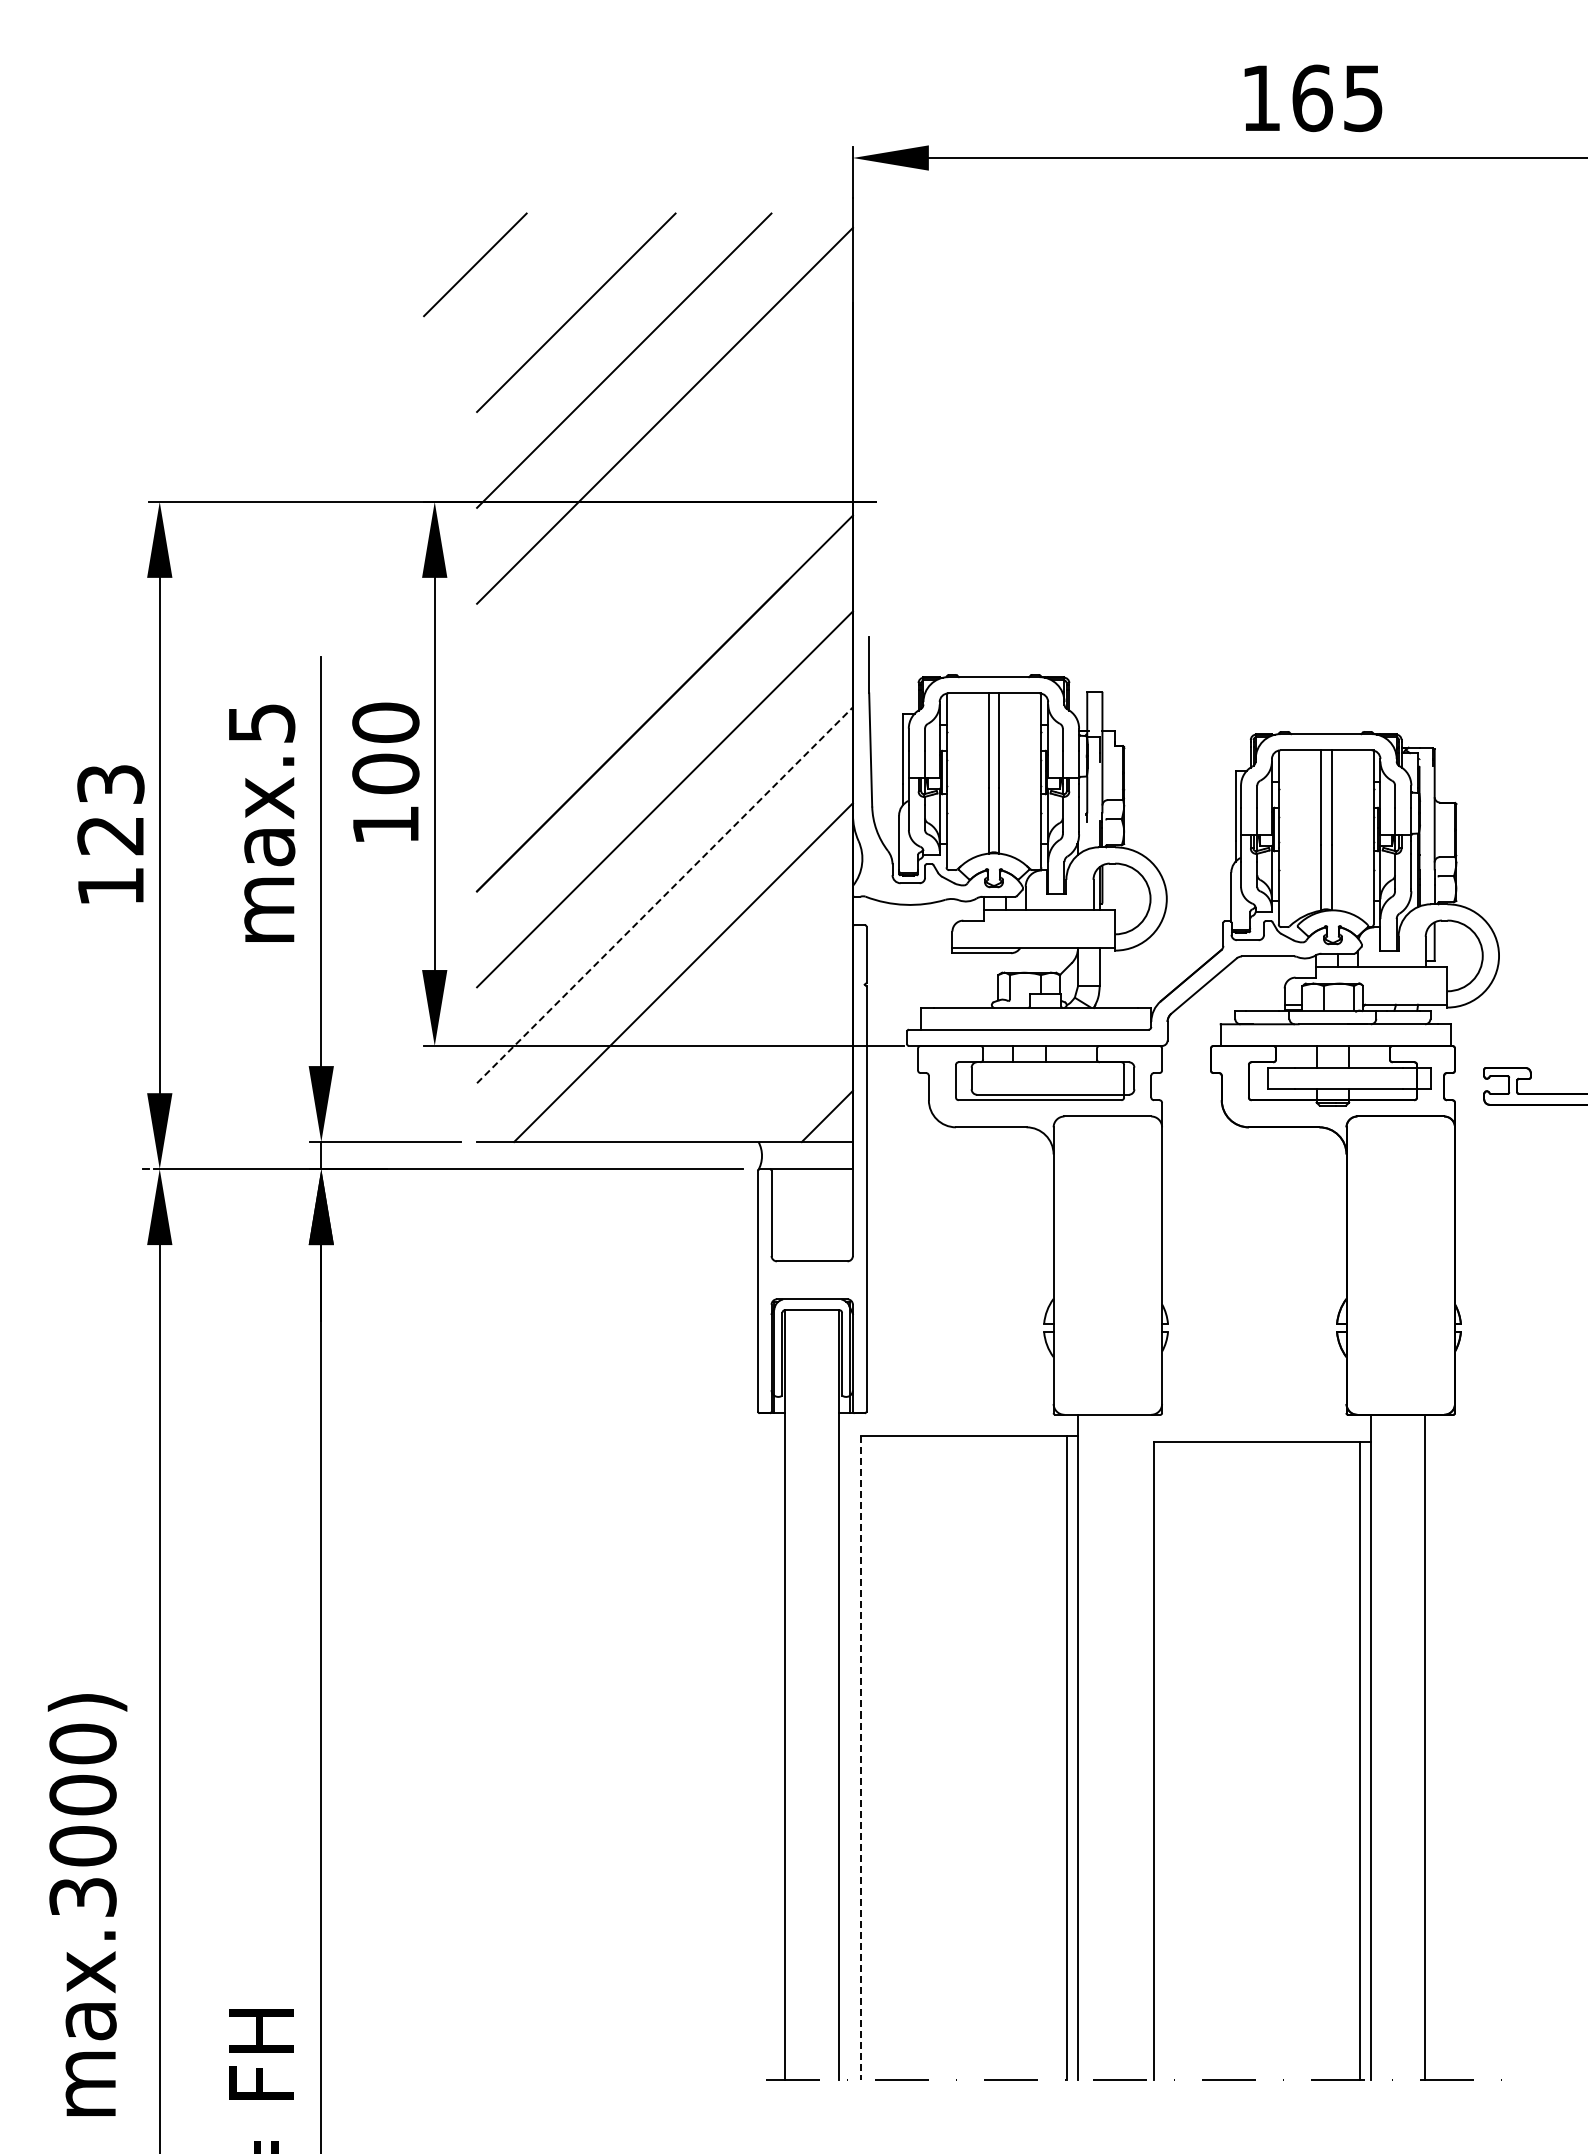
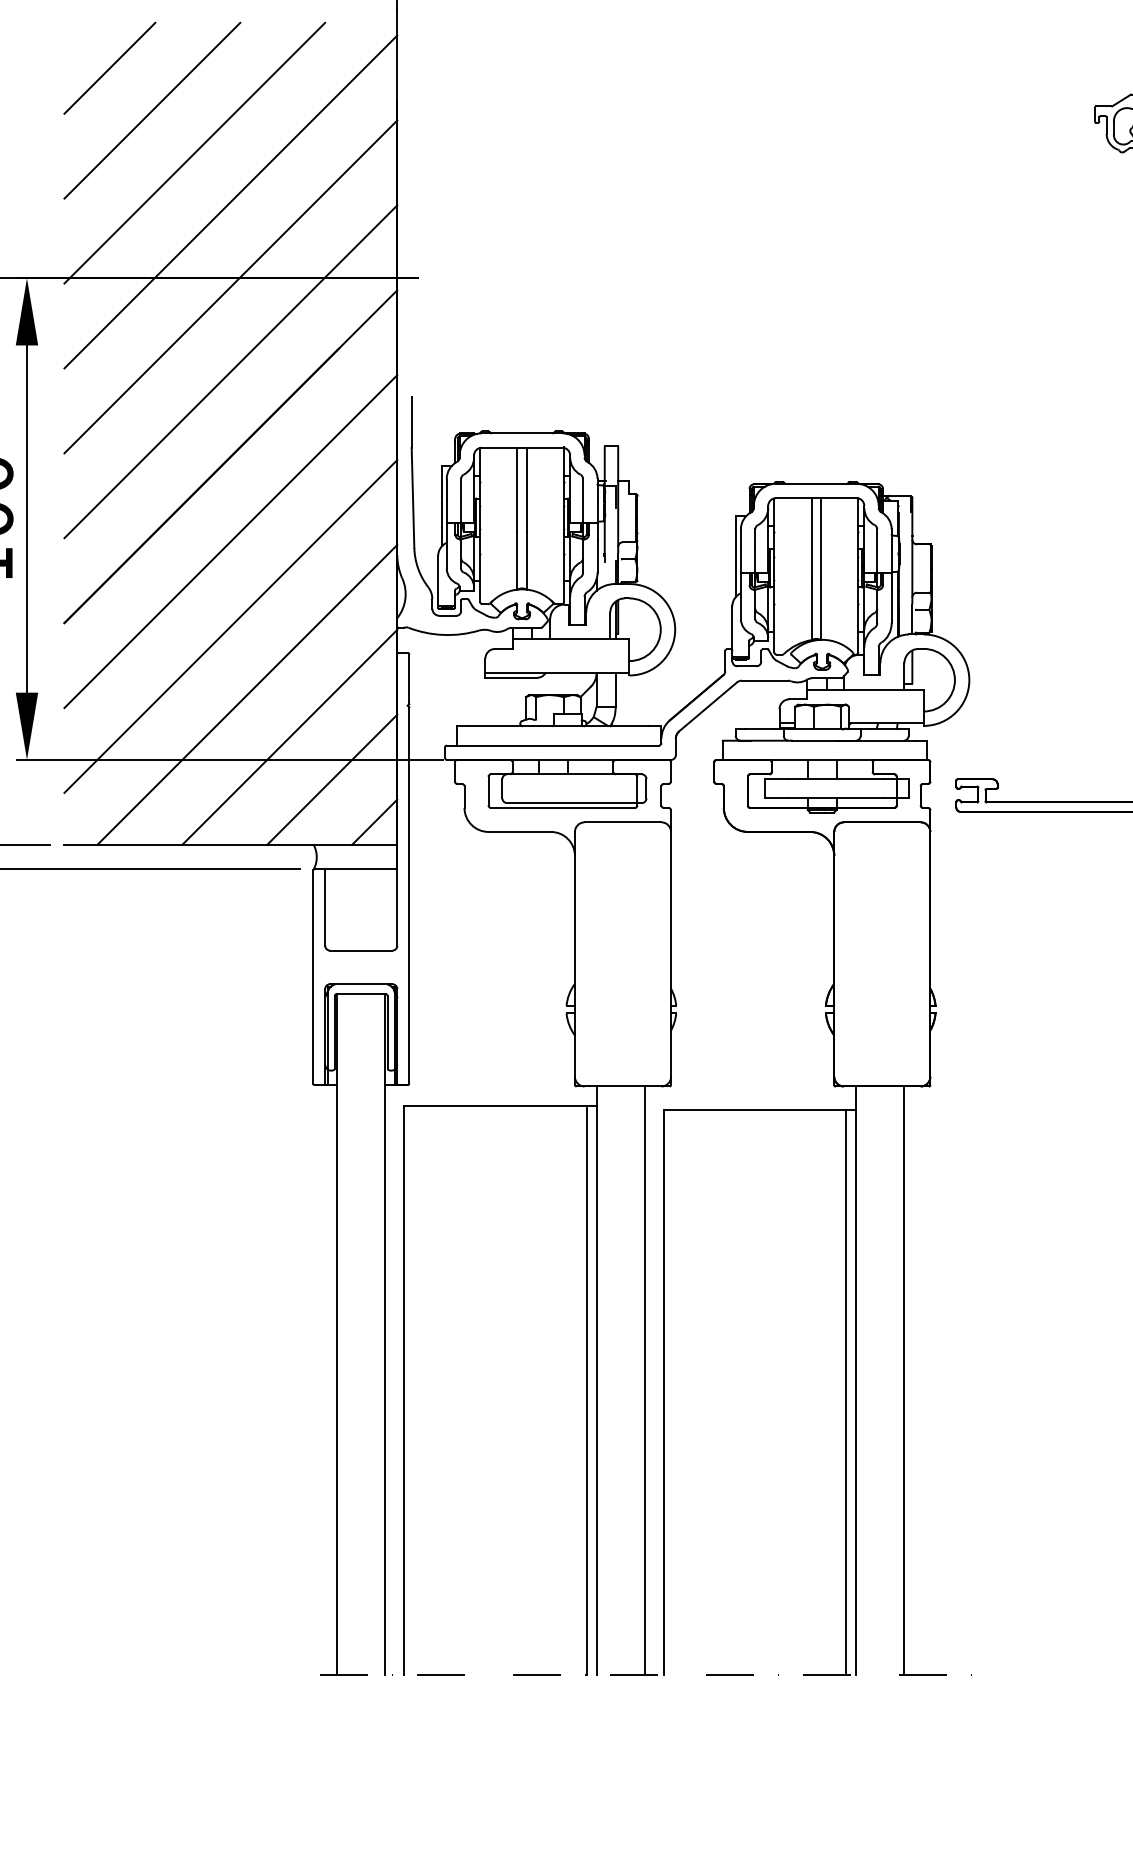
line: (475, 264) -> (110, 68), moved
line: (664, 511) -> (230, 286), added
line: (664, 607) -> (230, 371), added
line: (664, 895) -> (230, 626), dashed -> solid
line: (731, 1020) -> (289, 737), added
line: (778, 1068) -> (331, 779), added
line: (1132, 1746) -> (644, 1380), added
line: (861, 1758) -> (404, 1390), dashed -> solid

